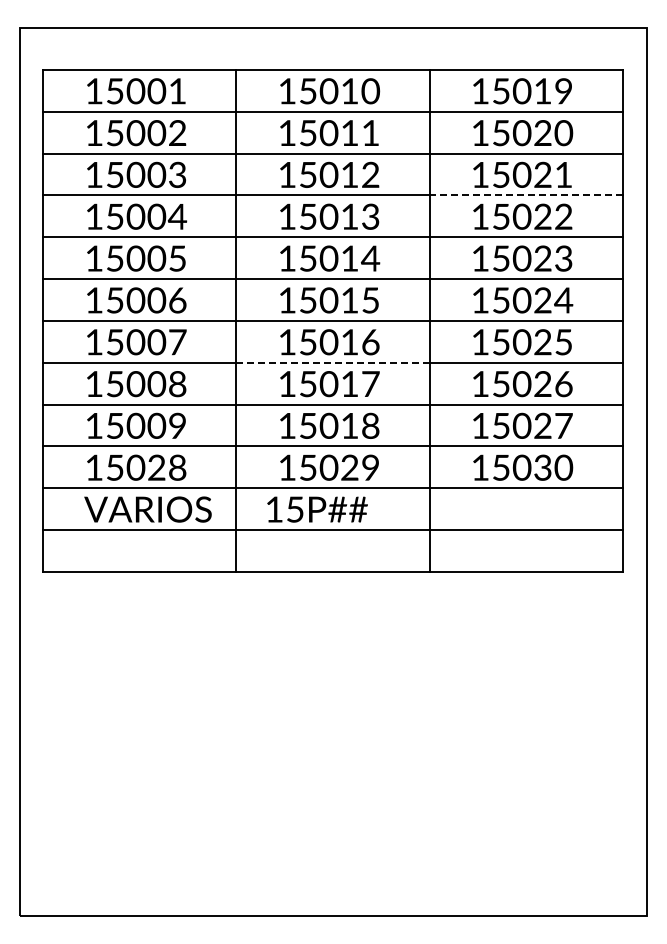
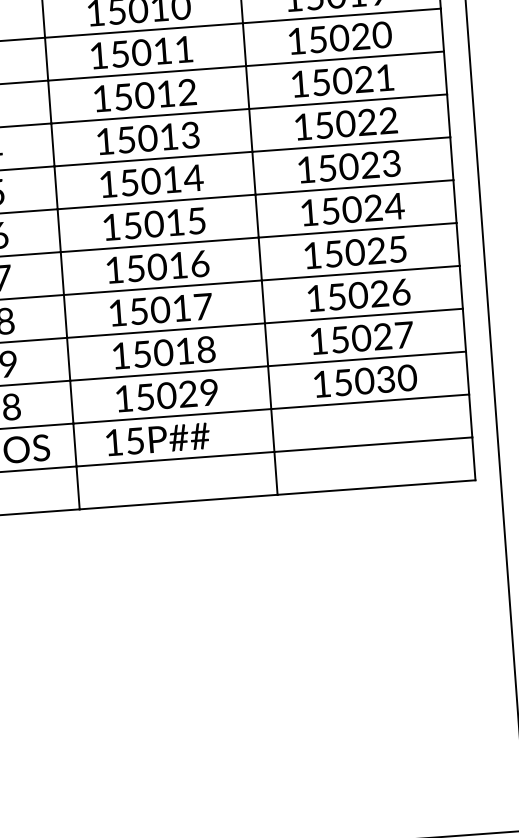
line: (526, 195) -> (348, 101), dashed -> solid
line: (332, 362) -> (162, 287), dashed -> solid

